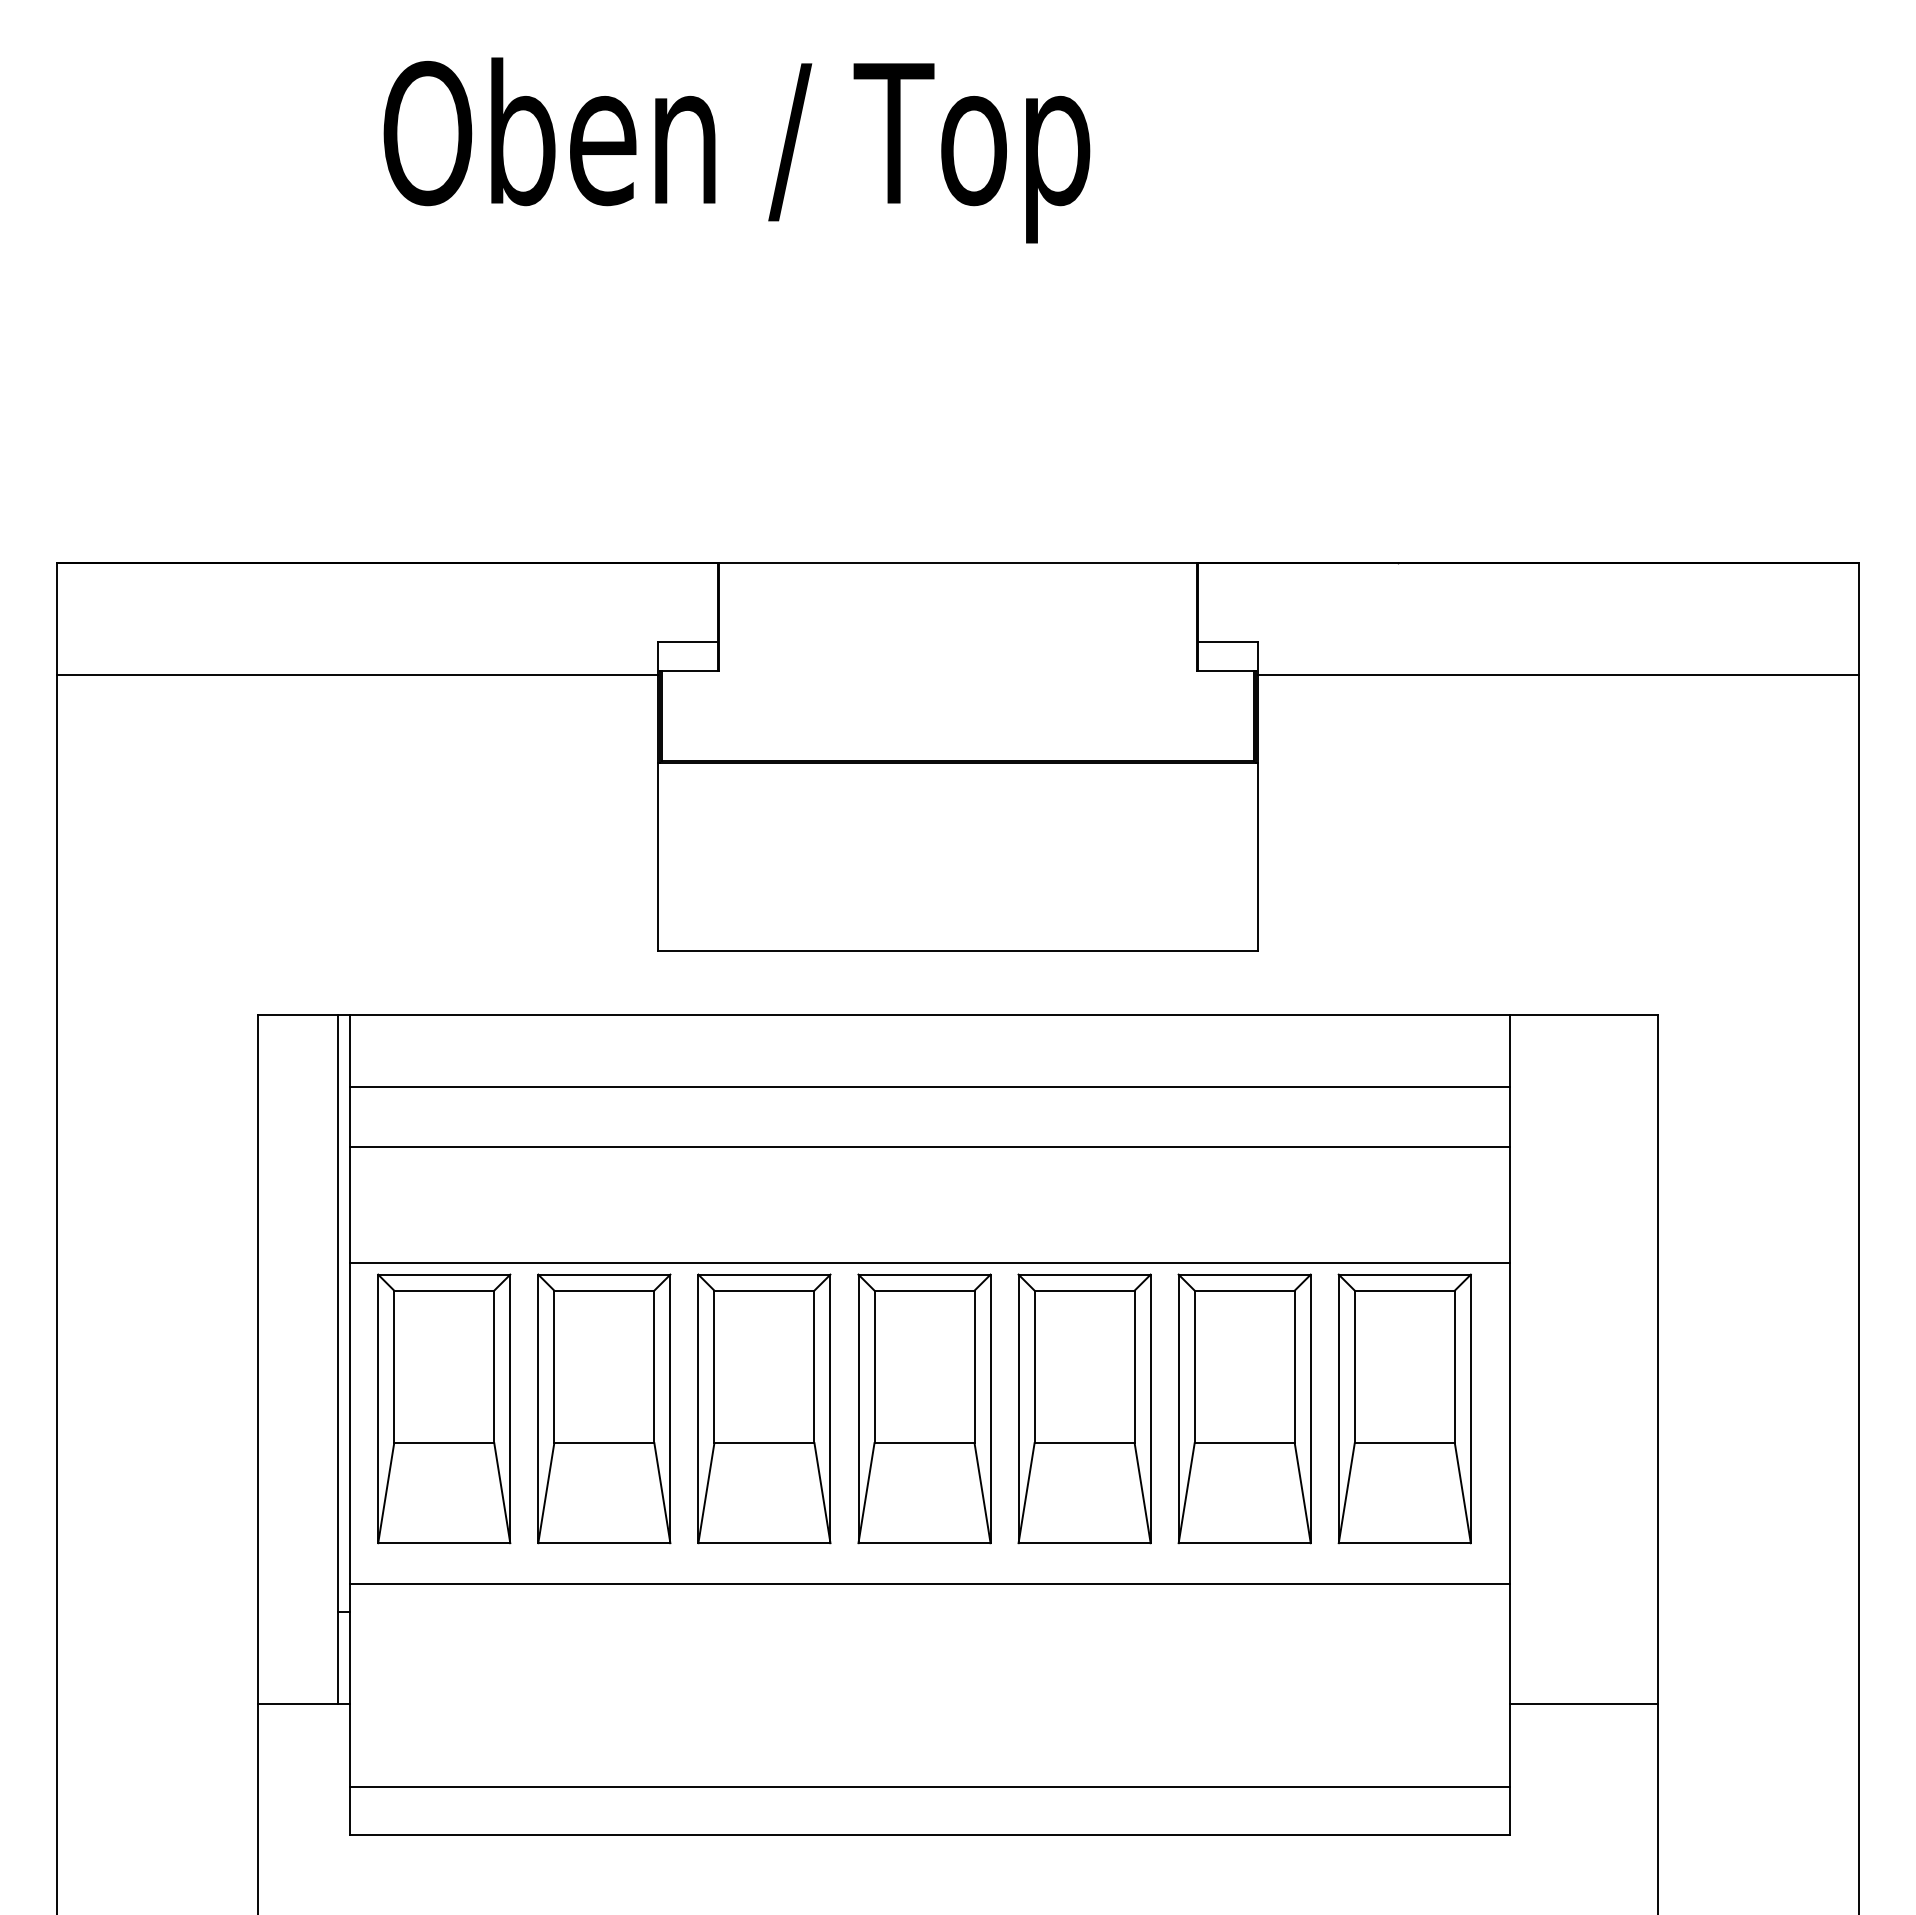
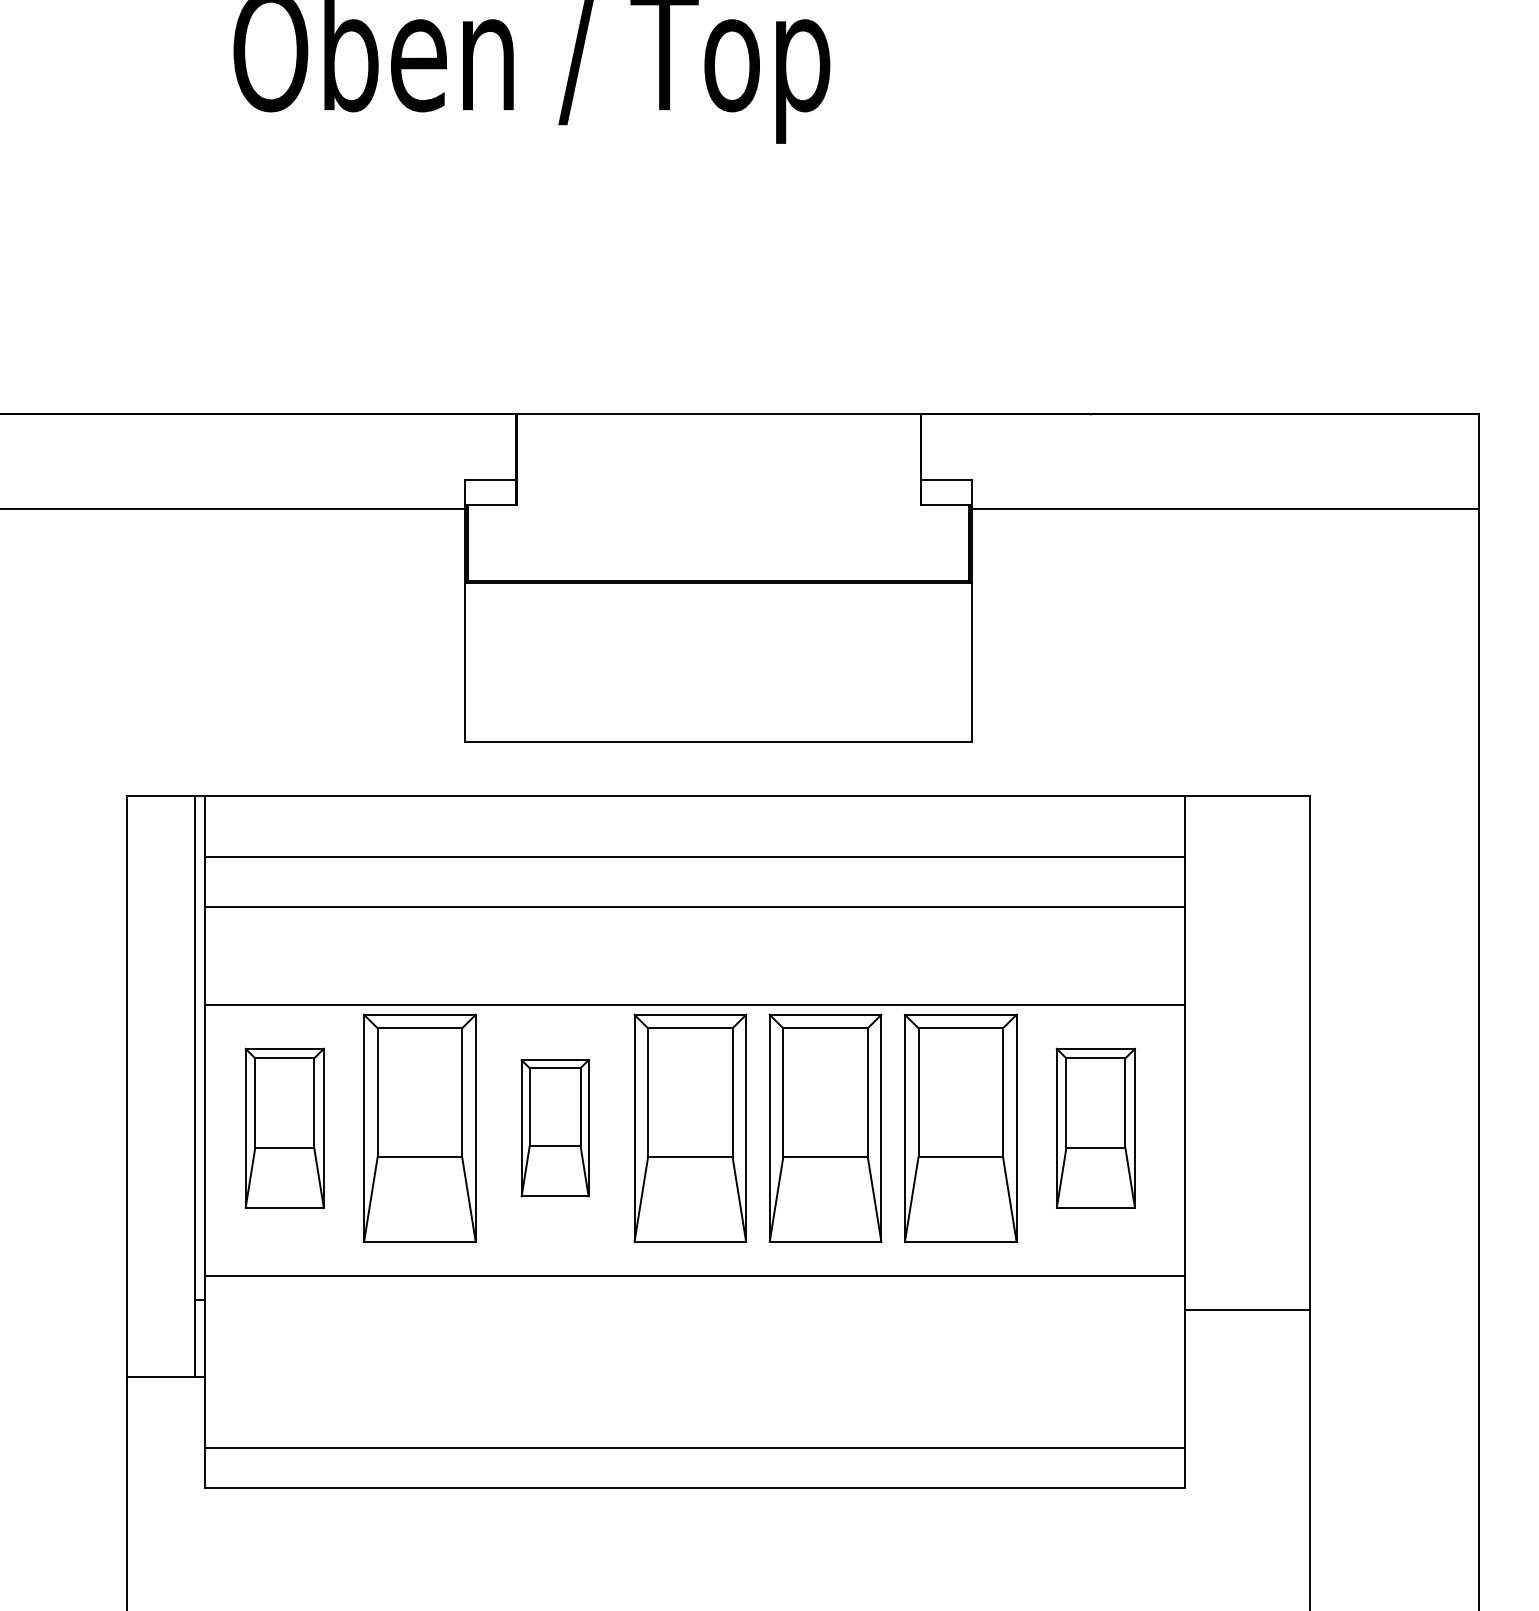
part: (444, 1408) -> (284, 1127), size x0.7
part: (764, 1408) -> (555, 1127), size x0.6
part: (1404, 1408) -> (1095, 1127), size x0.7
line: (1584, 1703) -> (1247, 1310), moved

